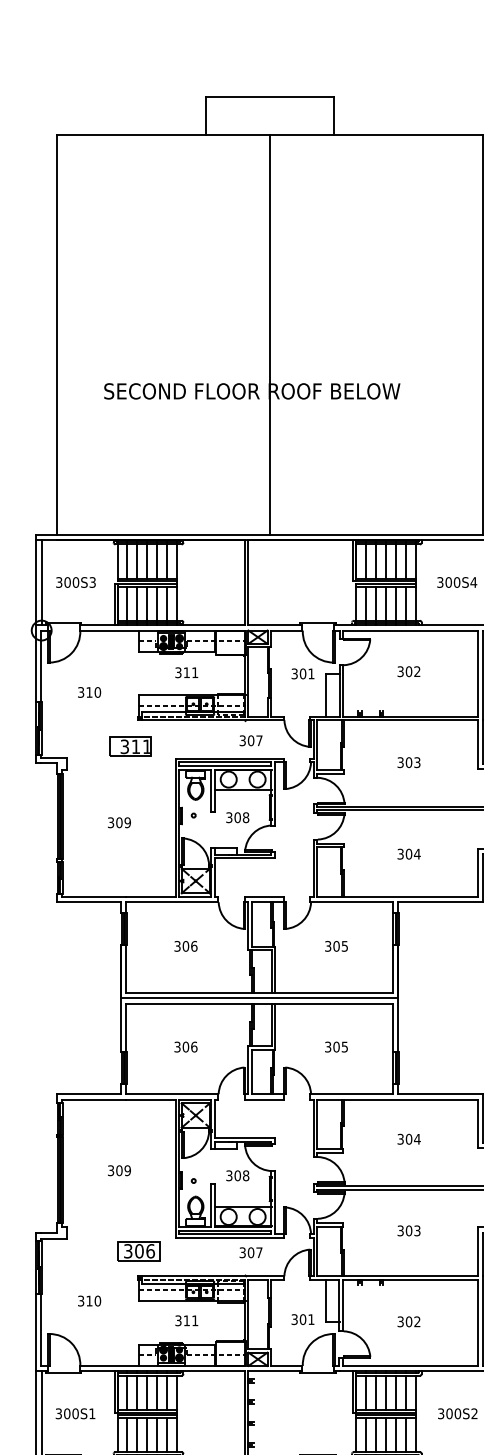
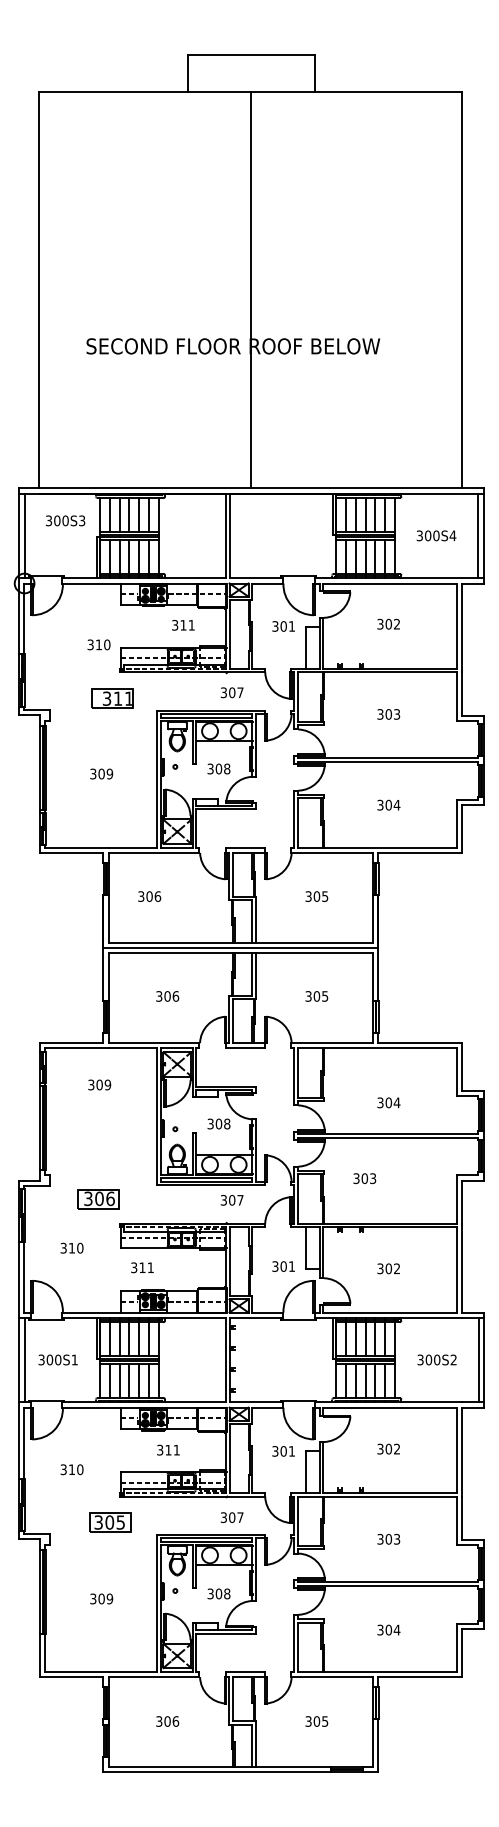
text: (75, 582) -> (65, 520), moved
text: (186, 672) -> (183, 625), moved
text: (89, 692) -> (98, 644), moved
text: (185, 946) -> (149, 896), moved
text: (408, 1138) -> (388, 1102), moved
text: (119, 1170) -> (99, 1084), moved
text: (408, 1230) -> (364, 1178), moved
part: (138, 1251) -> (98, 1199), moved
text: (186, 1320) -> (142, 1267), moved

